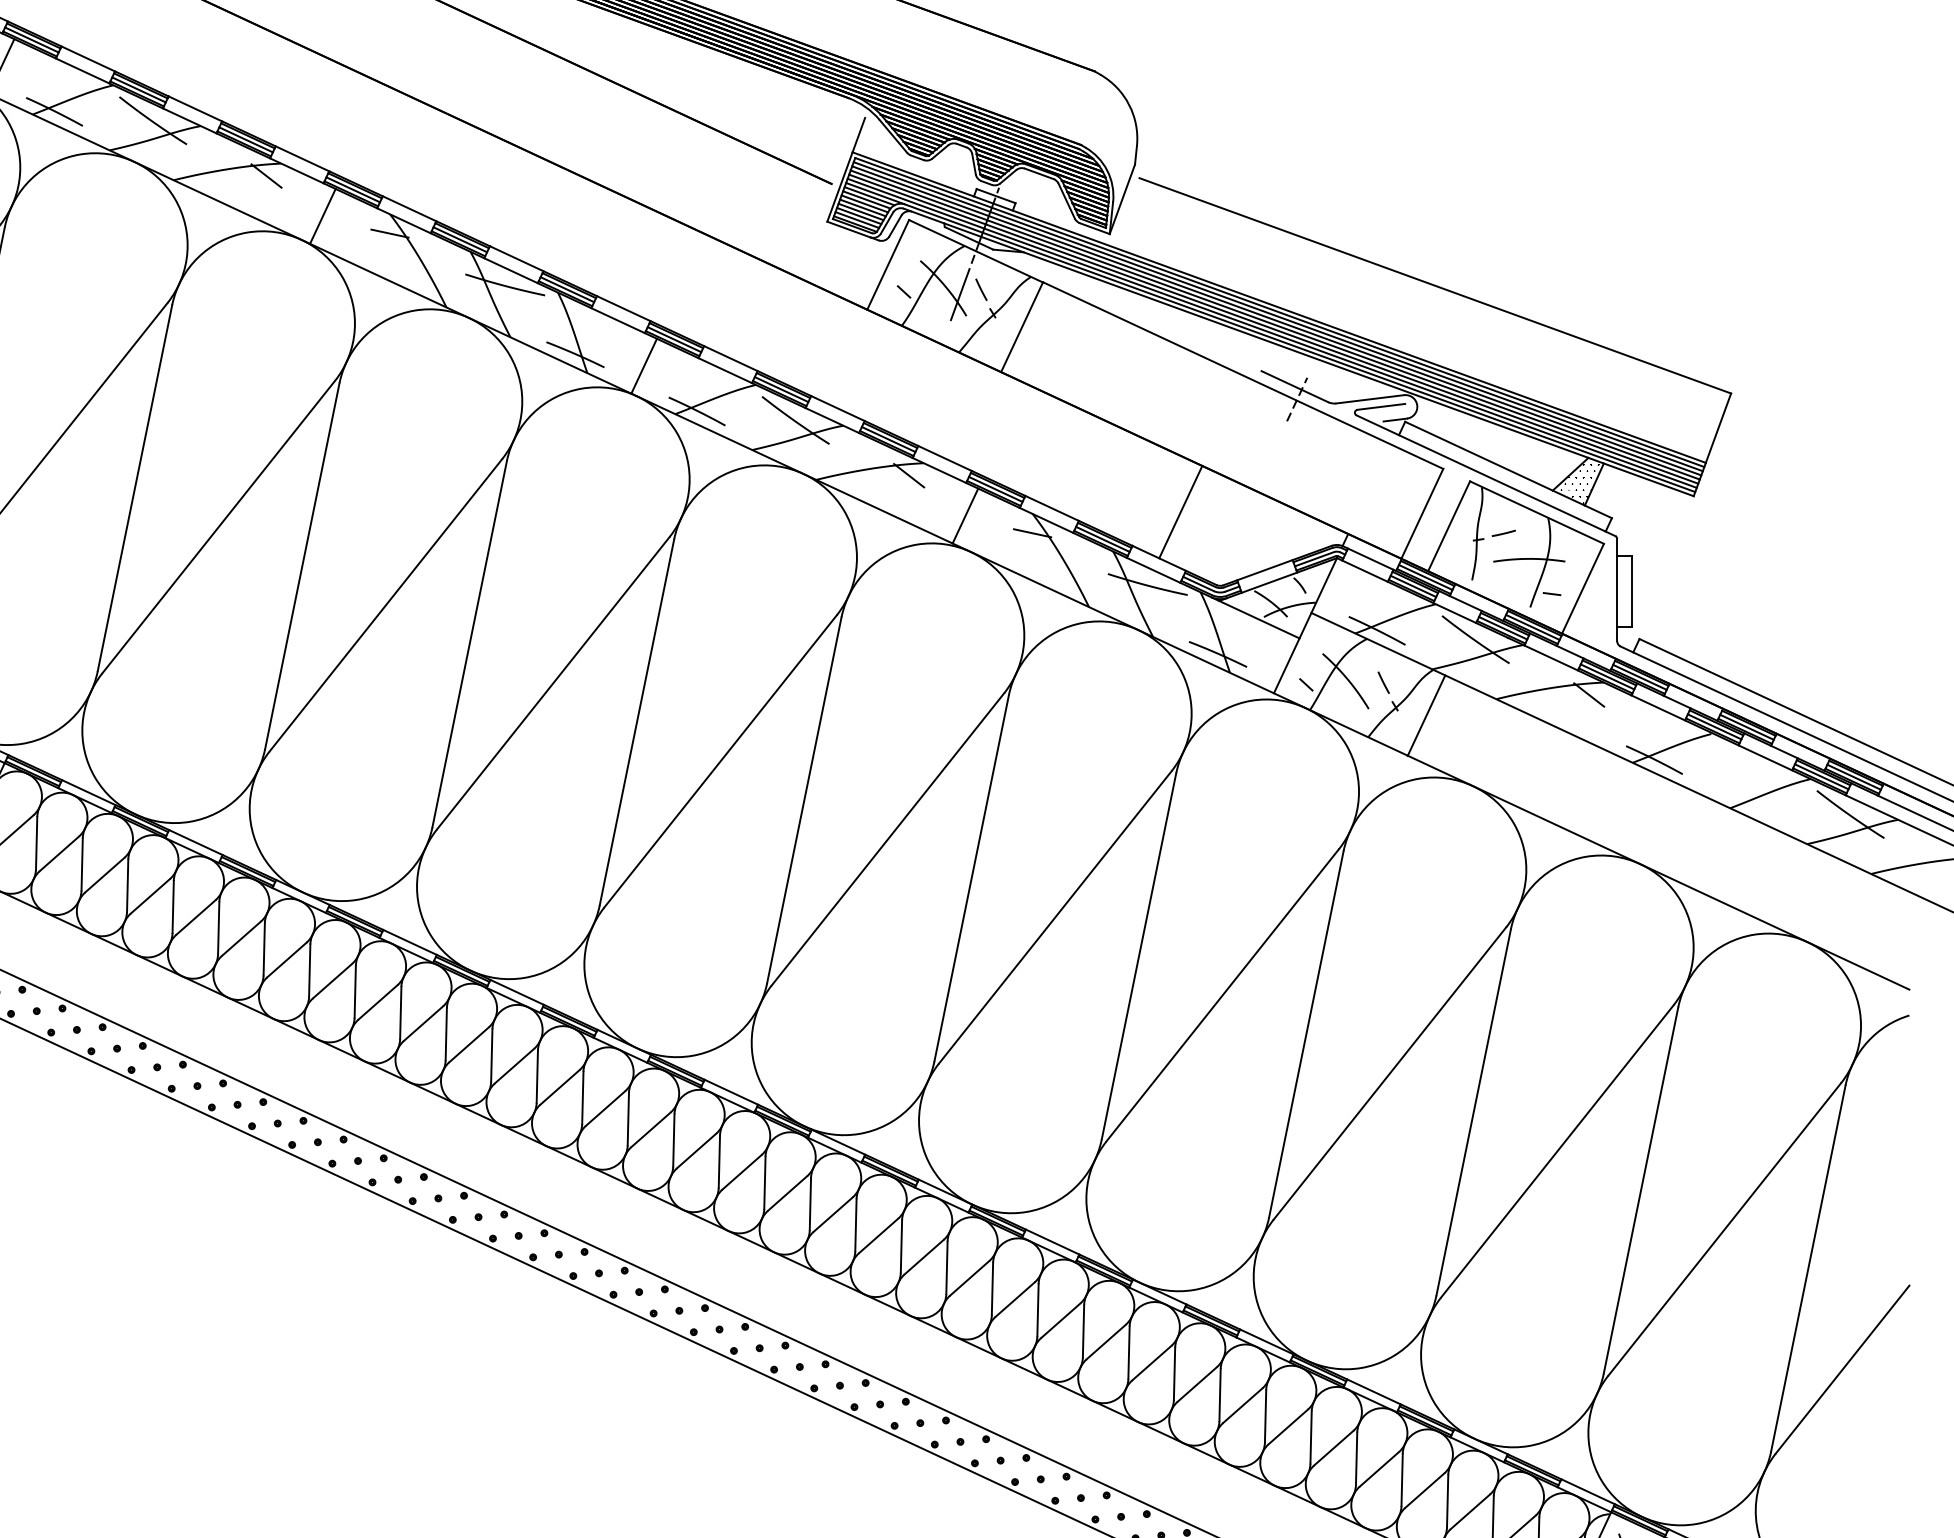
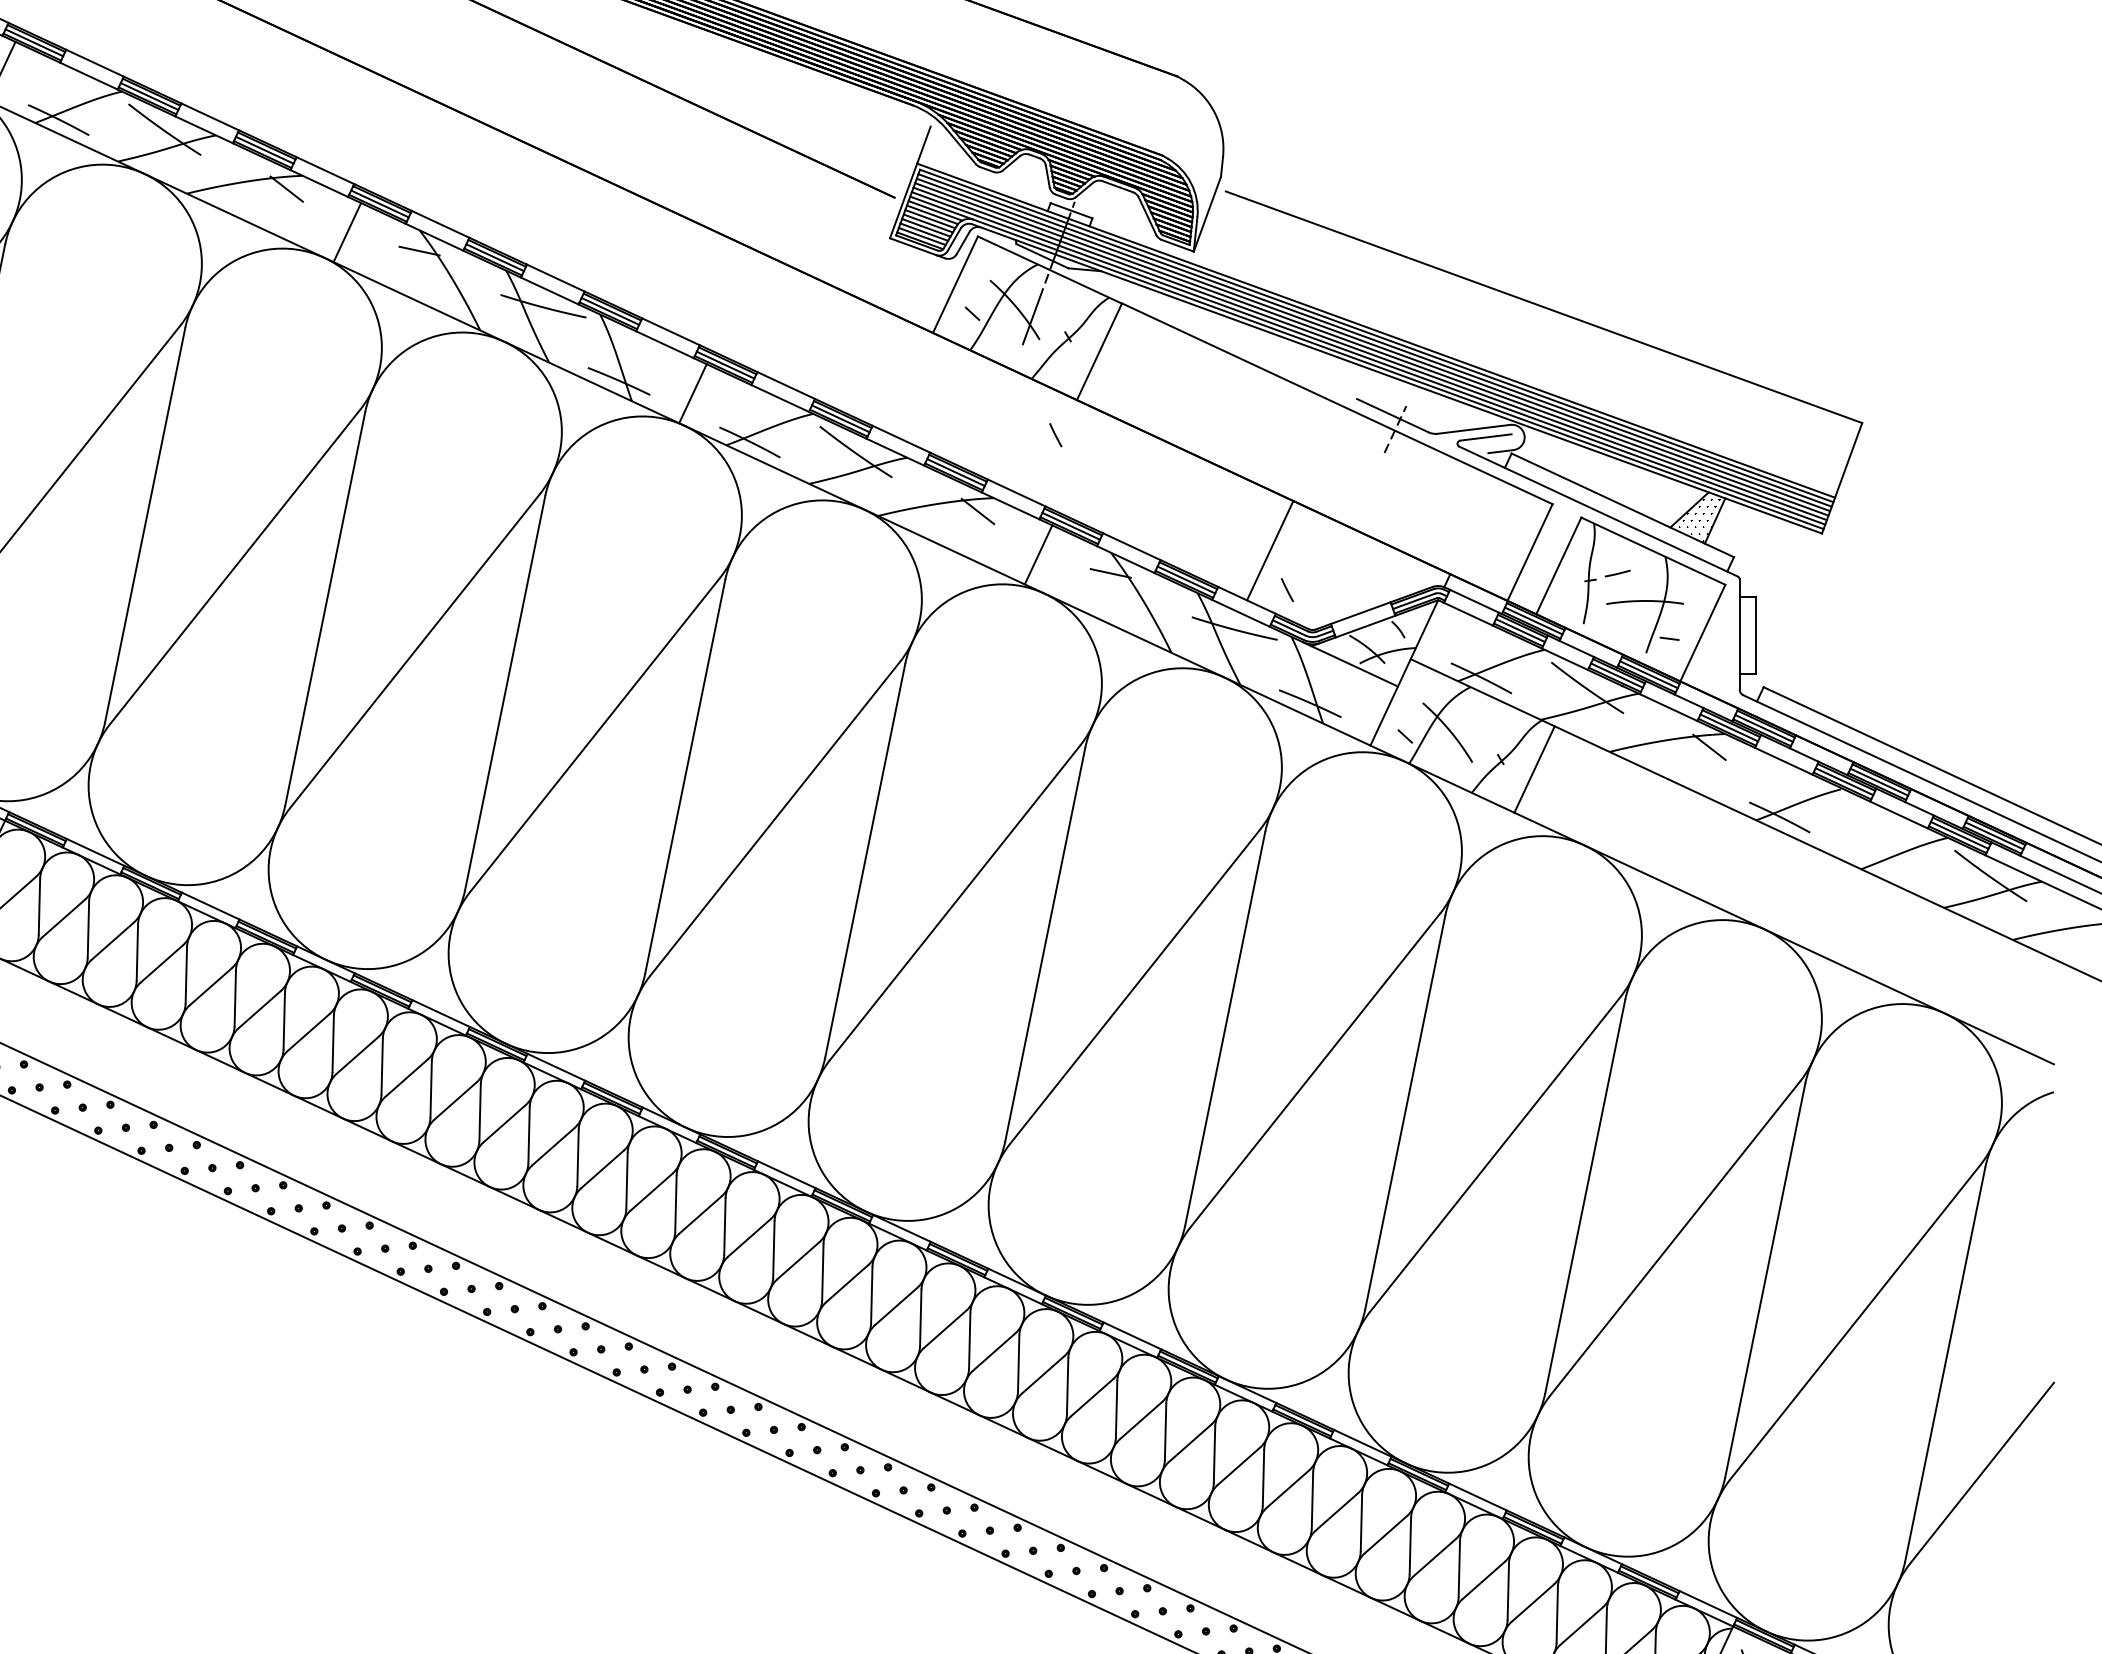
line: (981, 289) -> (1055, 434), moved
line: (1383, 682) -> (1287, 589), moved

